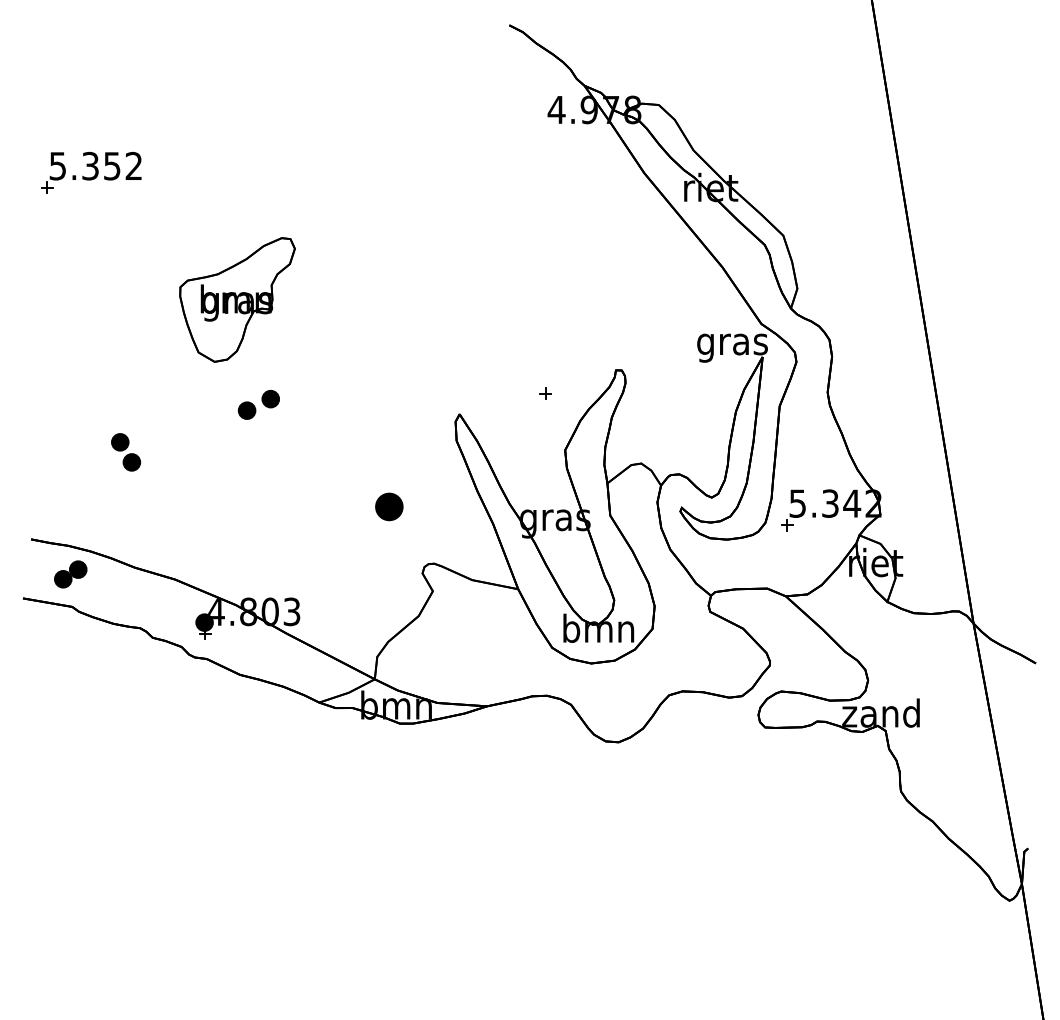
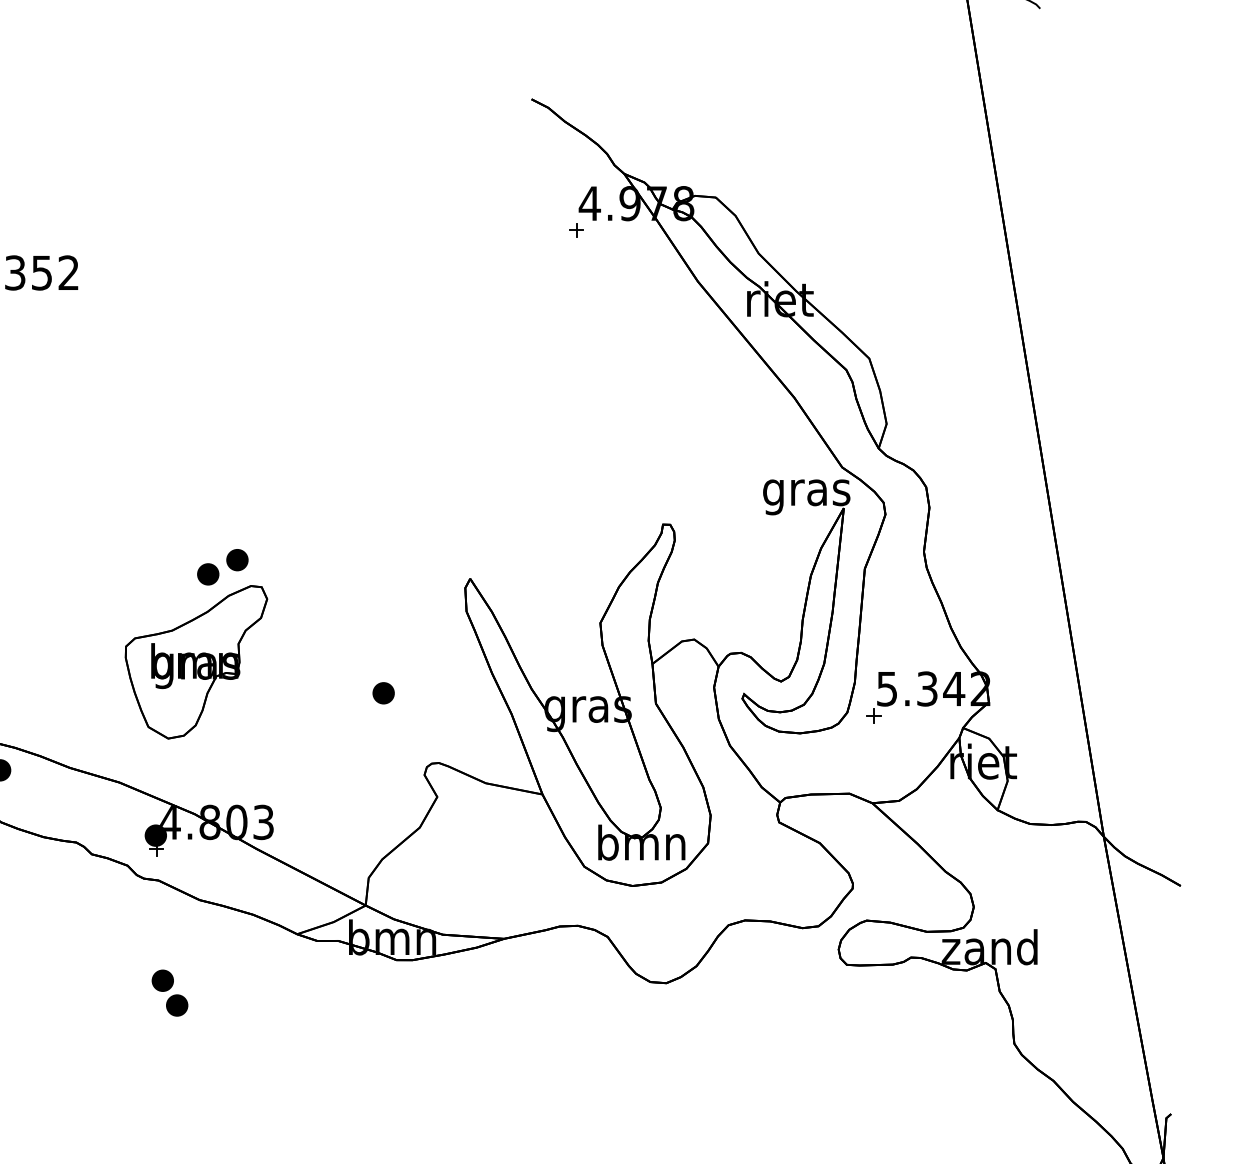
part: (237, 299) -> (196, 661), moved
part: (545, 393) -> (576, 230), moved
part: (126, 452) -> (170, 993), moved
part: (389, 507) -> (383, 693), size x0.62

